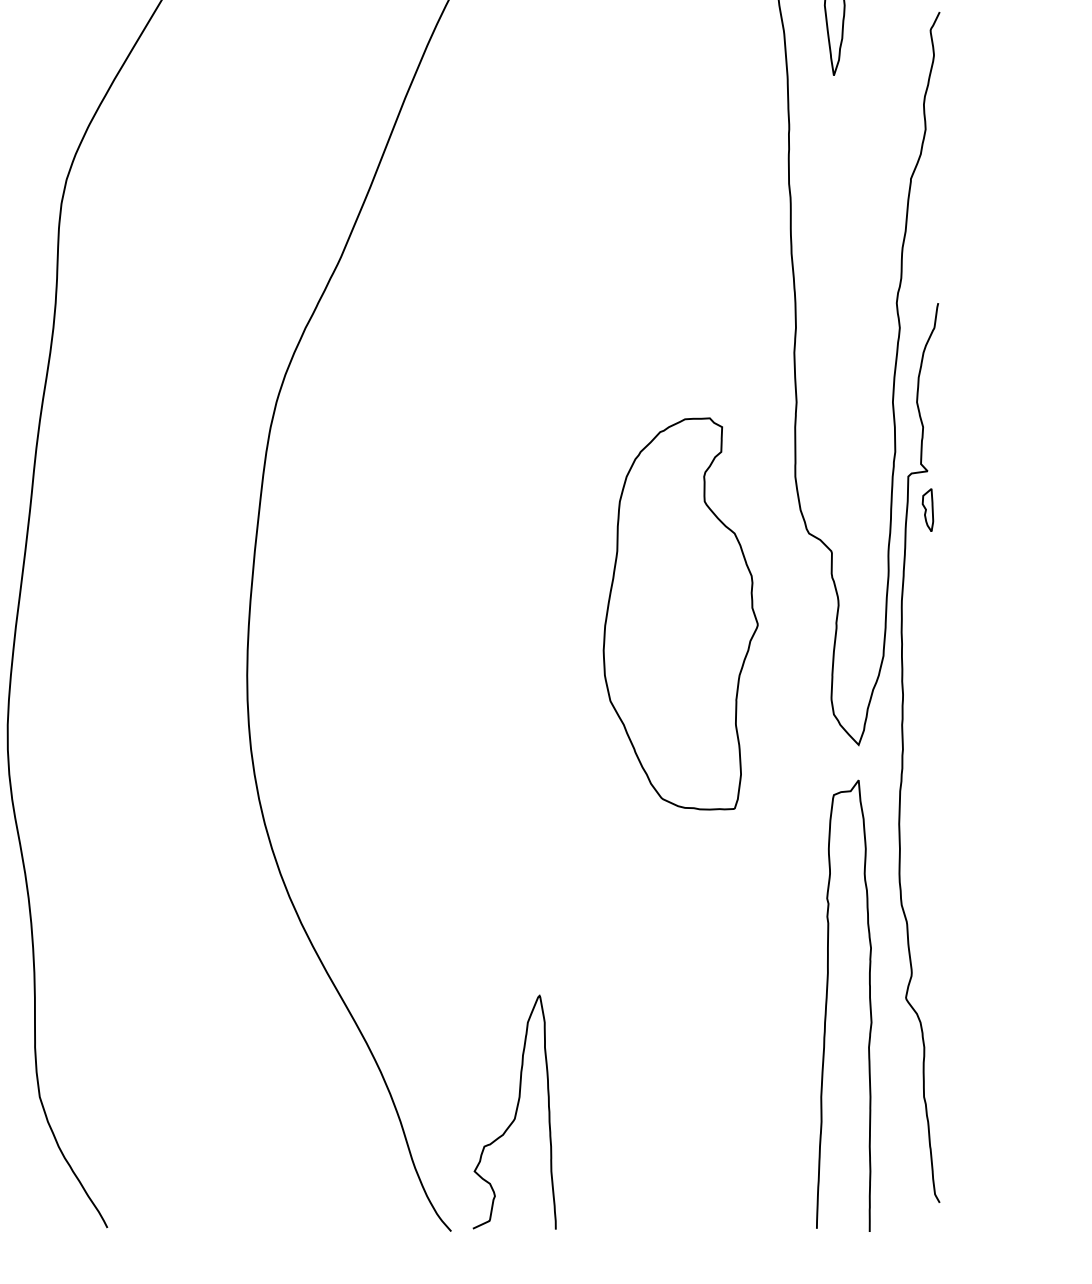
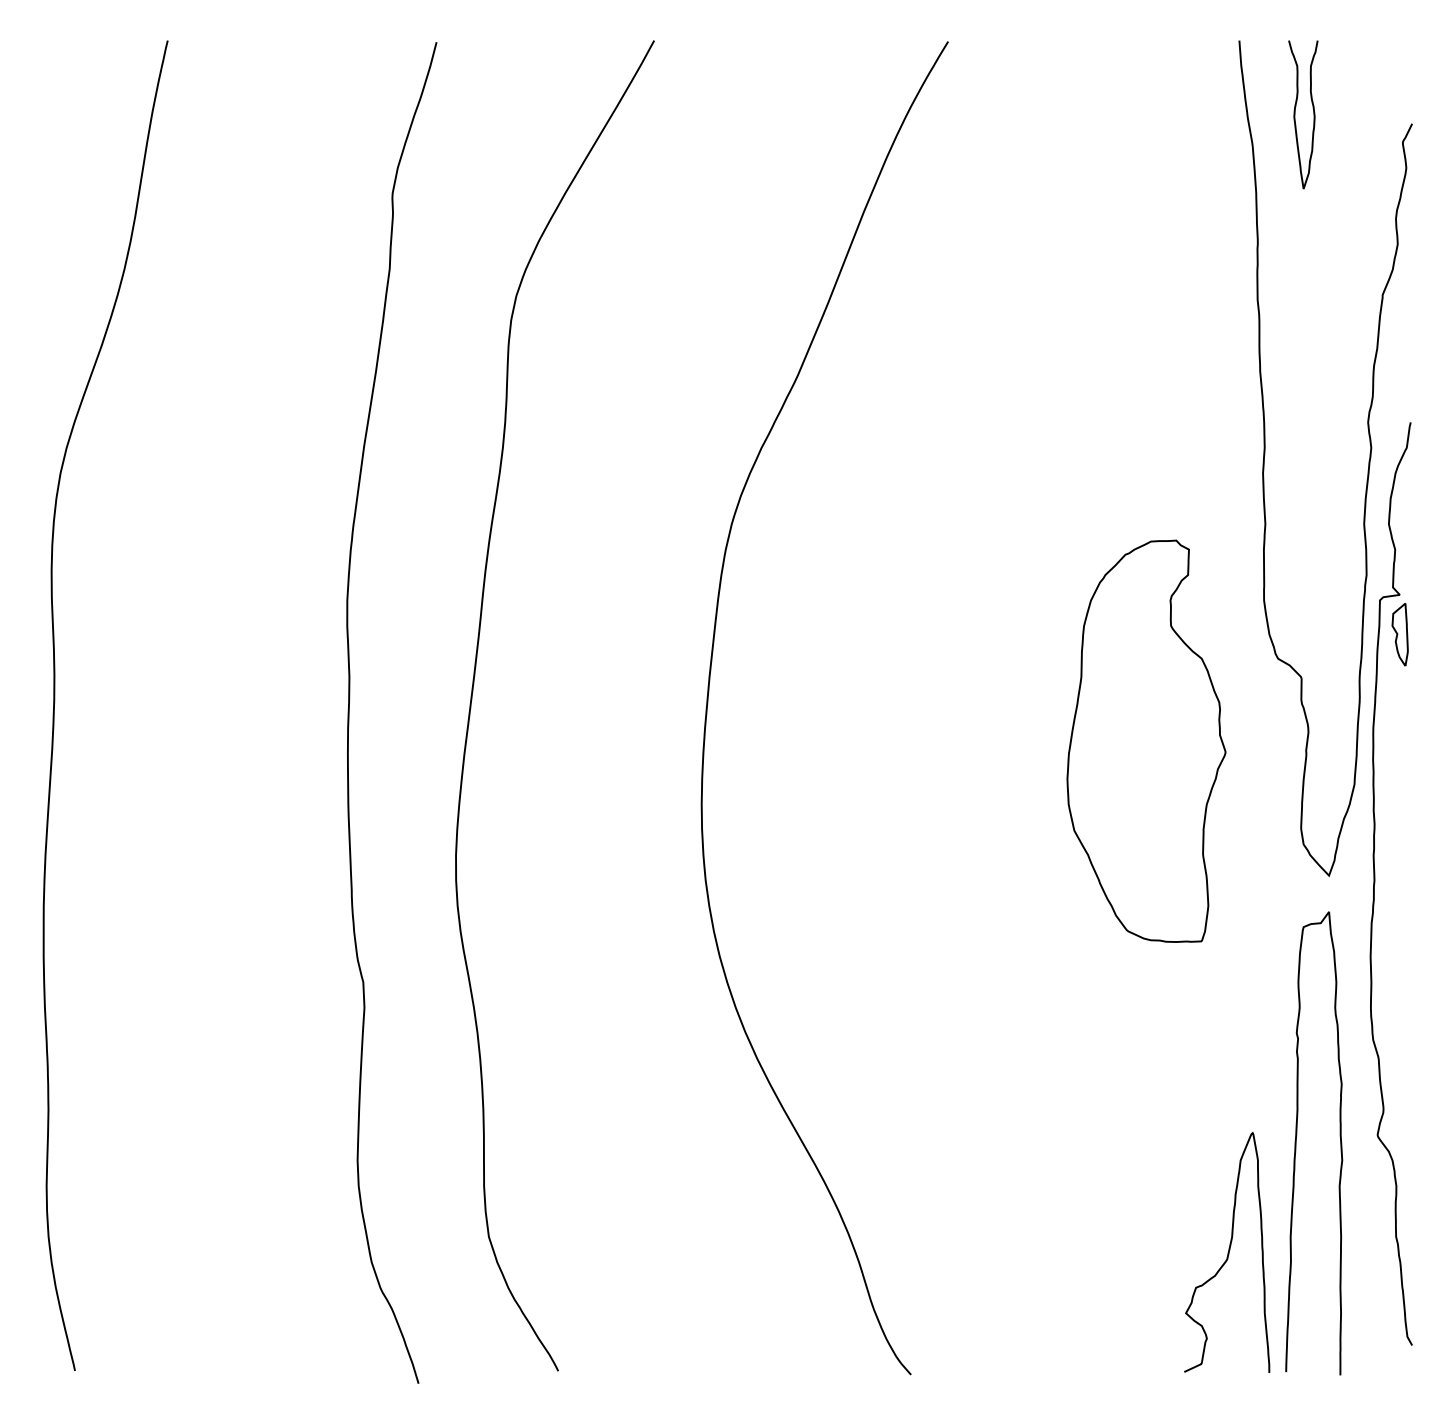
part: (927, 509) -> (1399, 634), size x1.43
curve: (515, 1112) -> (1227, 1252), moved

